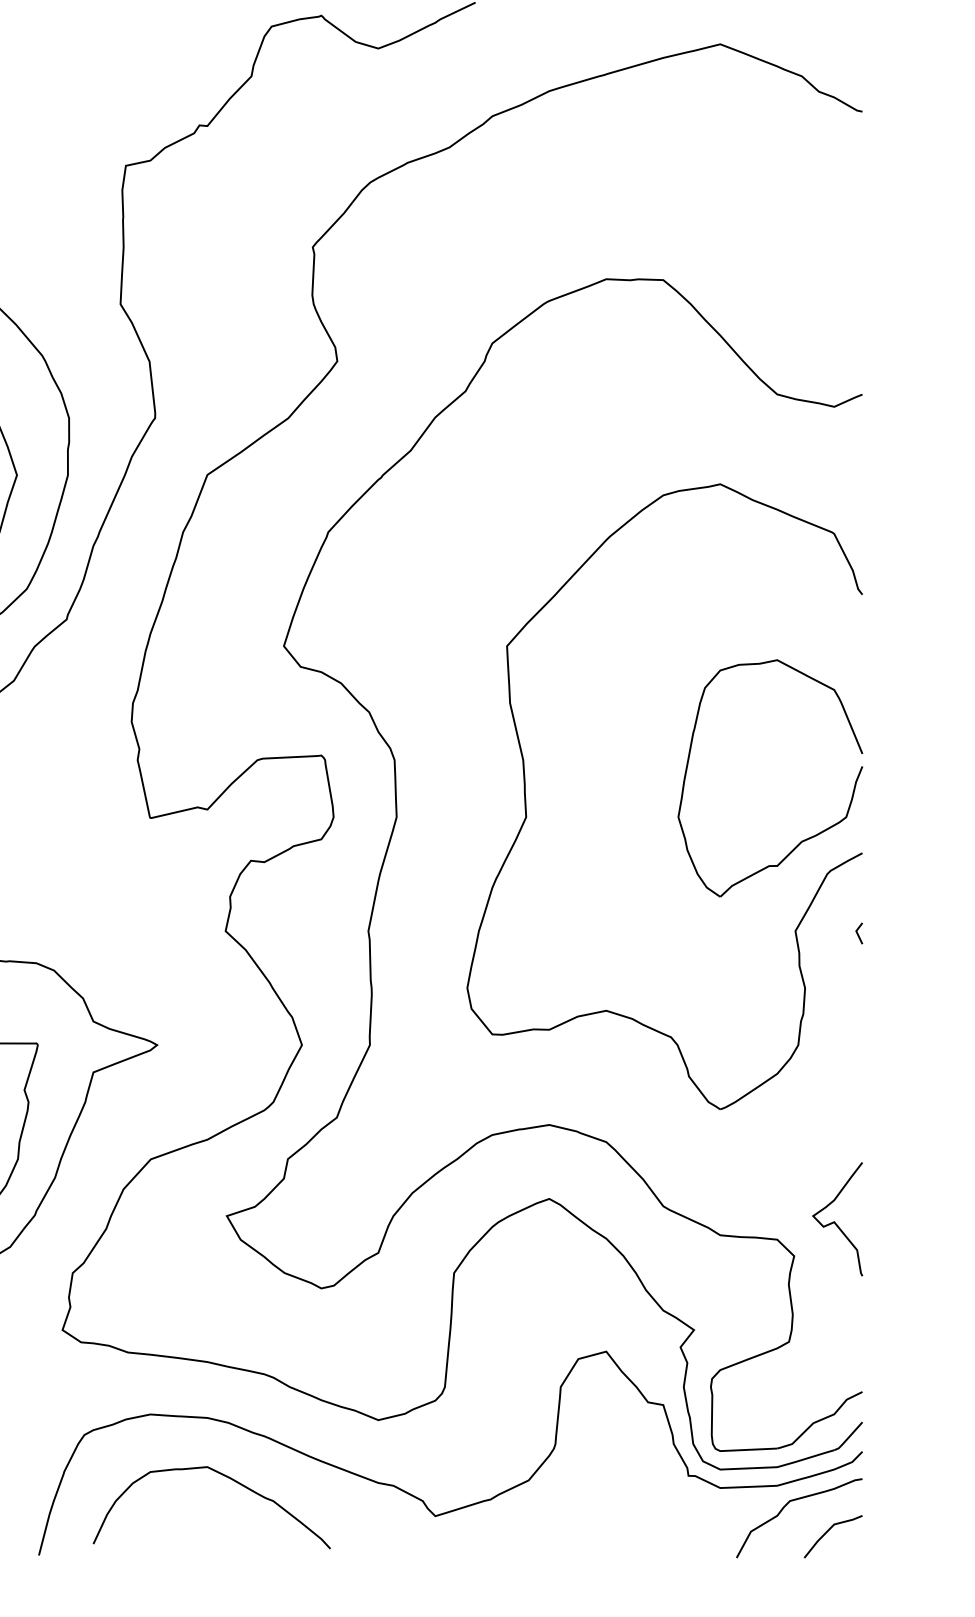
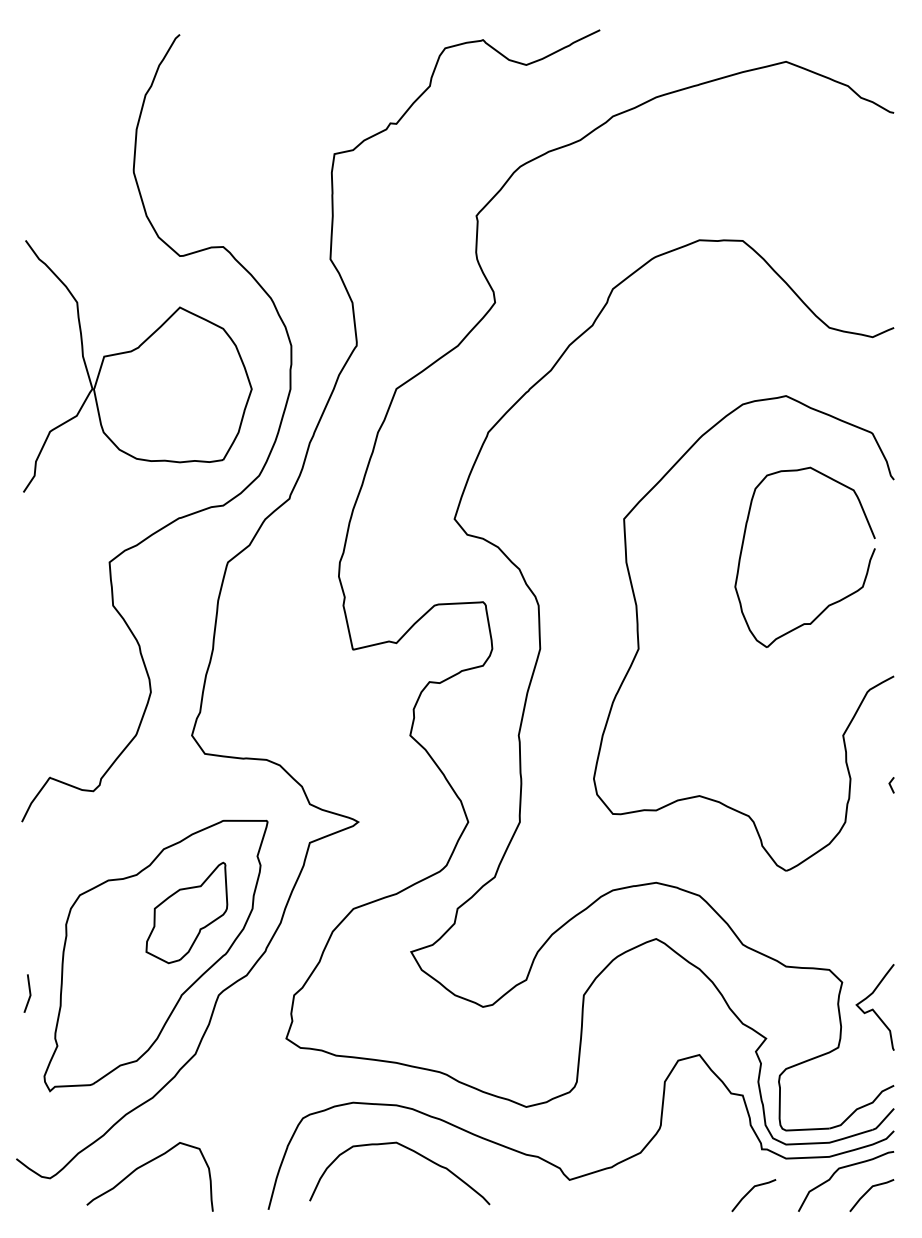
part: (801, 840) -> (828, 604), moved
line: (859, 933) -> (891, 785), moved
curve: (834, 1220) -> (872, 1008), moved
line: (673, 1531) -> (750, 1191), added

